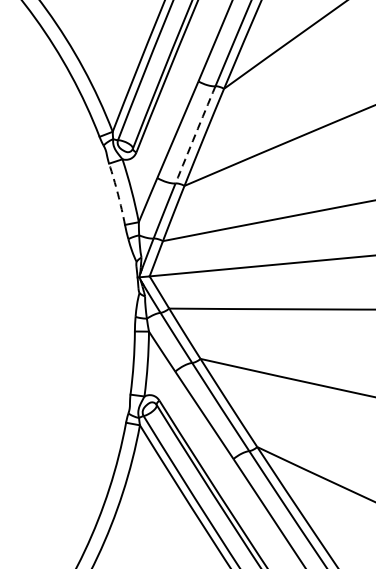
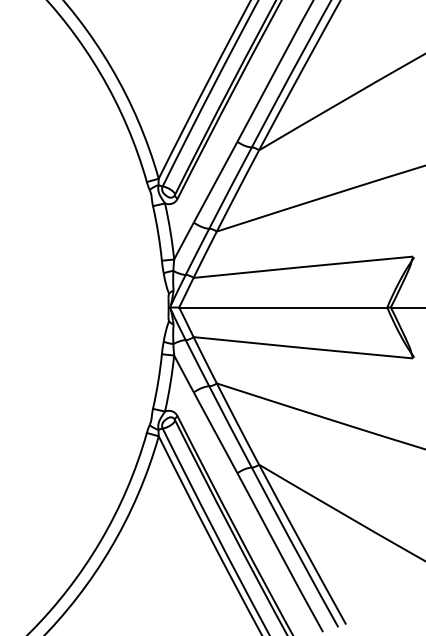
arc: (195, 135) -> (230, 188), dashed -> solid
arc: (118, 194) -> (158, 233), dashed -> solid

